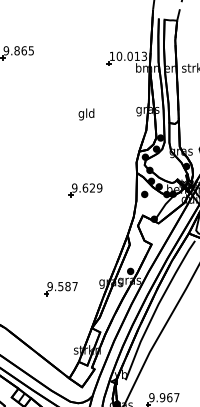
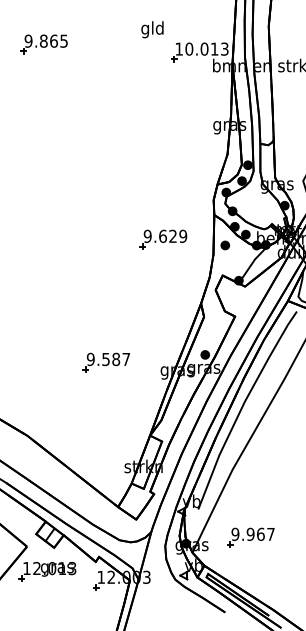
text: (86, 114) -> (152, 29), moved
part: (85, 190) -> (163, 239), moved
part: (60, 288) -> (105, 362), moved

